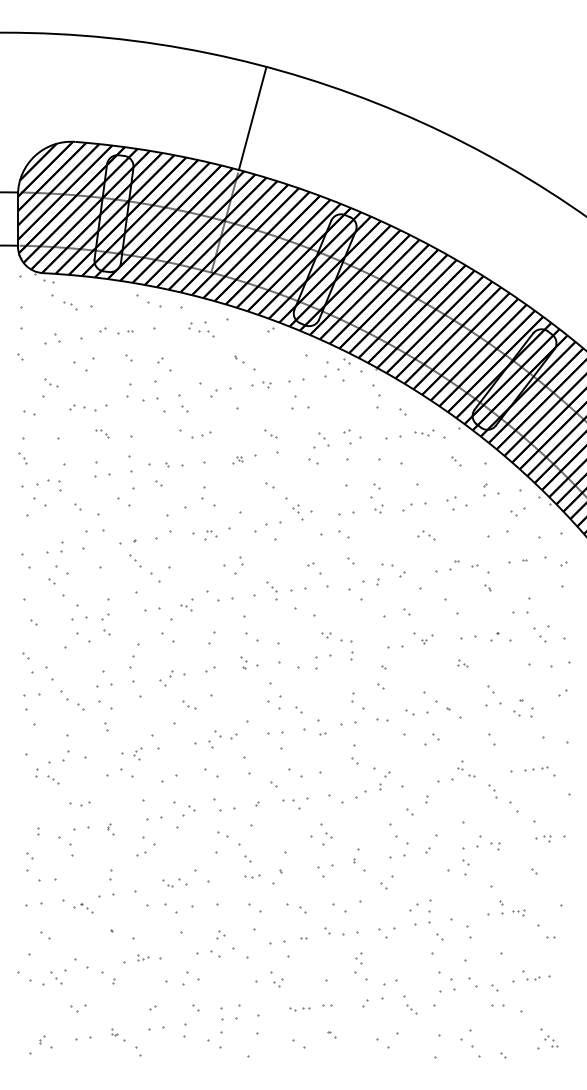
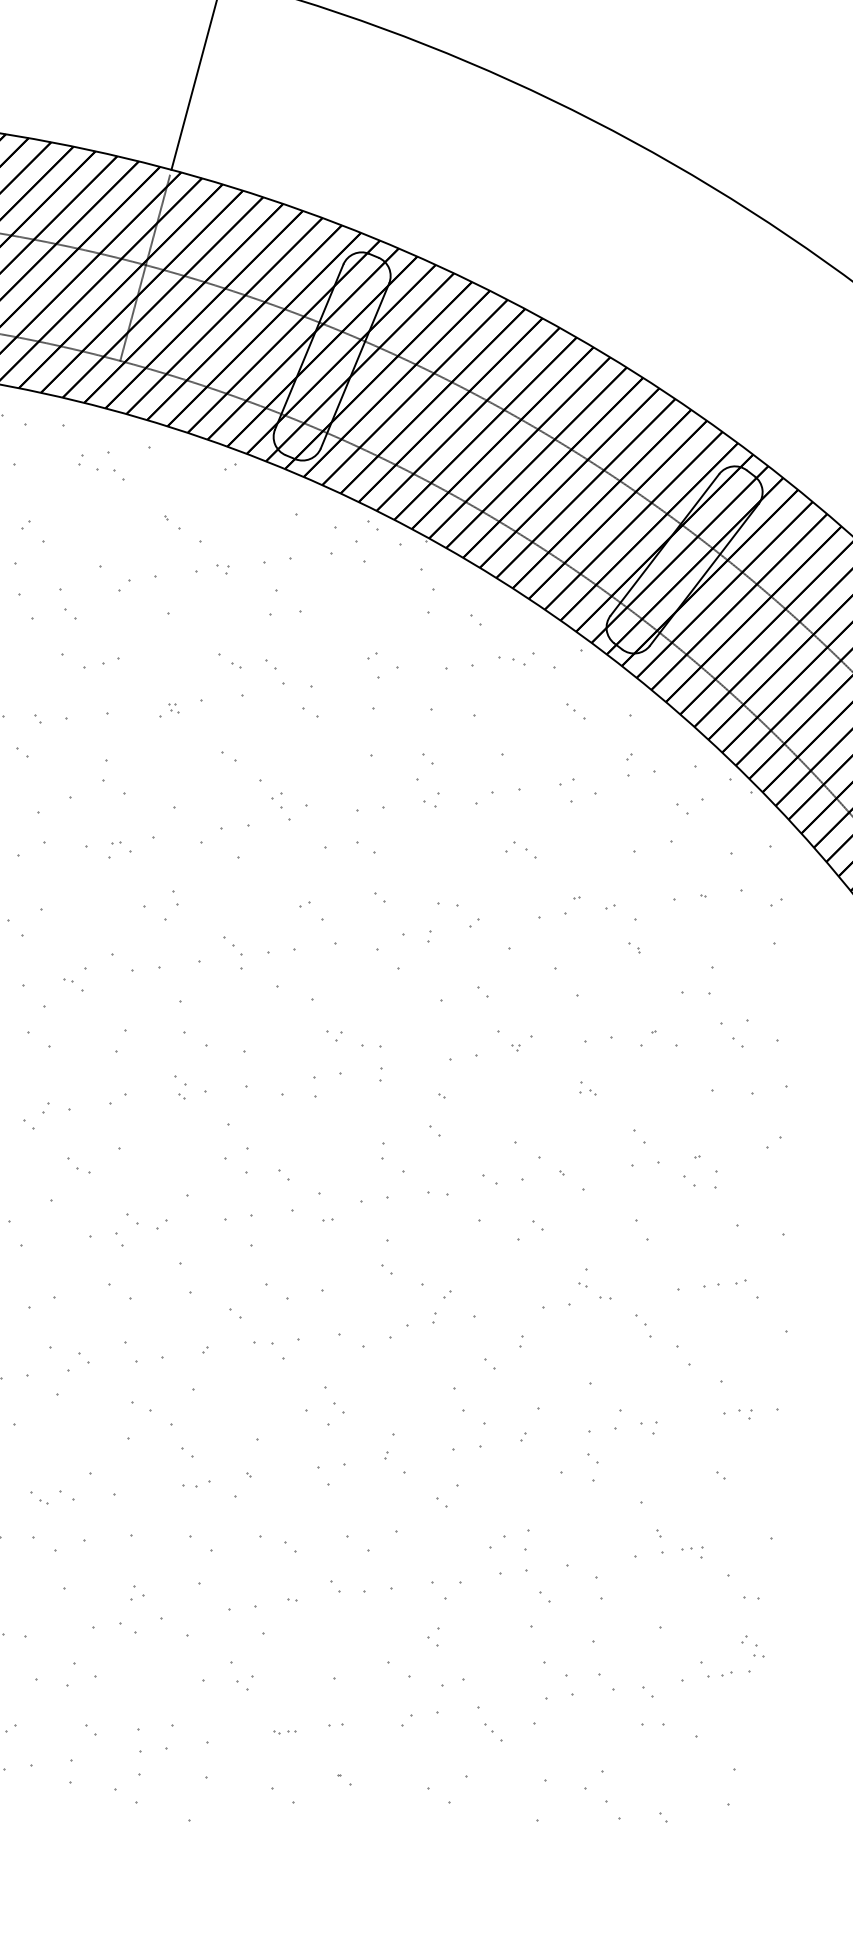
part: (323, 439) -> (274, 671), moved
part: (358, 958) -> (433, 1637), moved
part: (299, 1009) -> (284, 1732), size x0.6
part: (551, 1041) -> (753, 1646), moved

